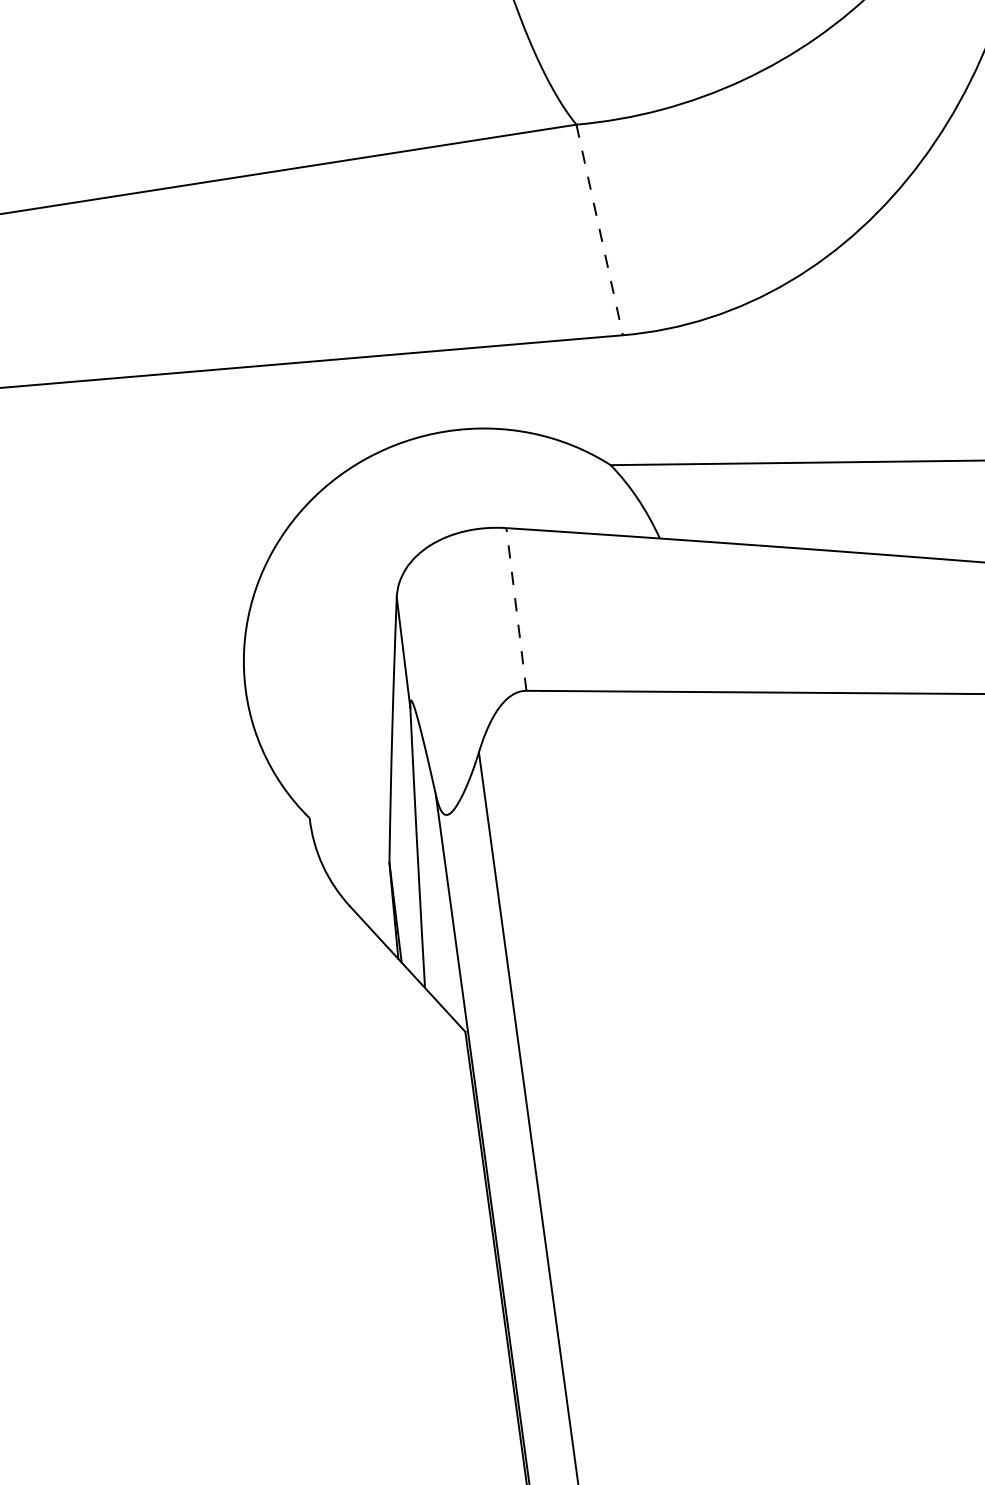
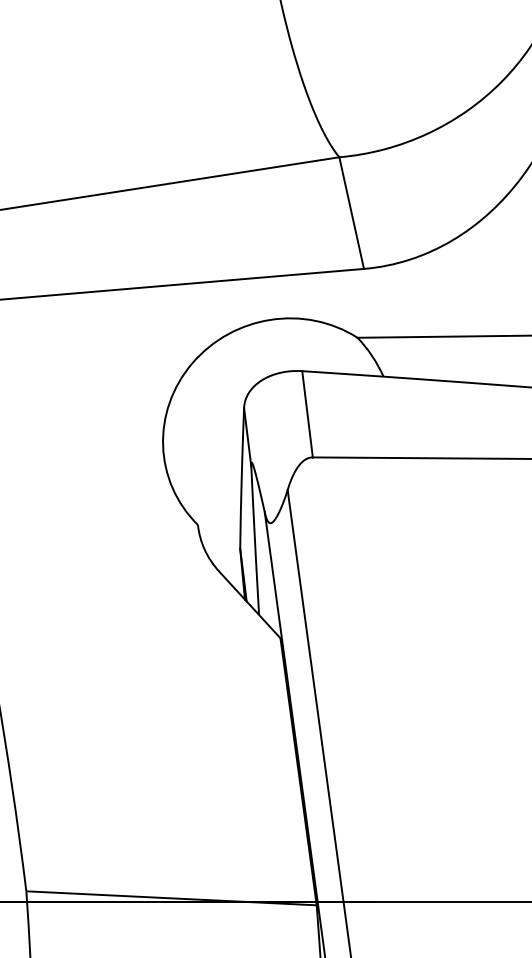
line: (599, 230) -> (351, 213), dashed -> solid
line: (516, 607) -> (307, 413), dashed -> solid

